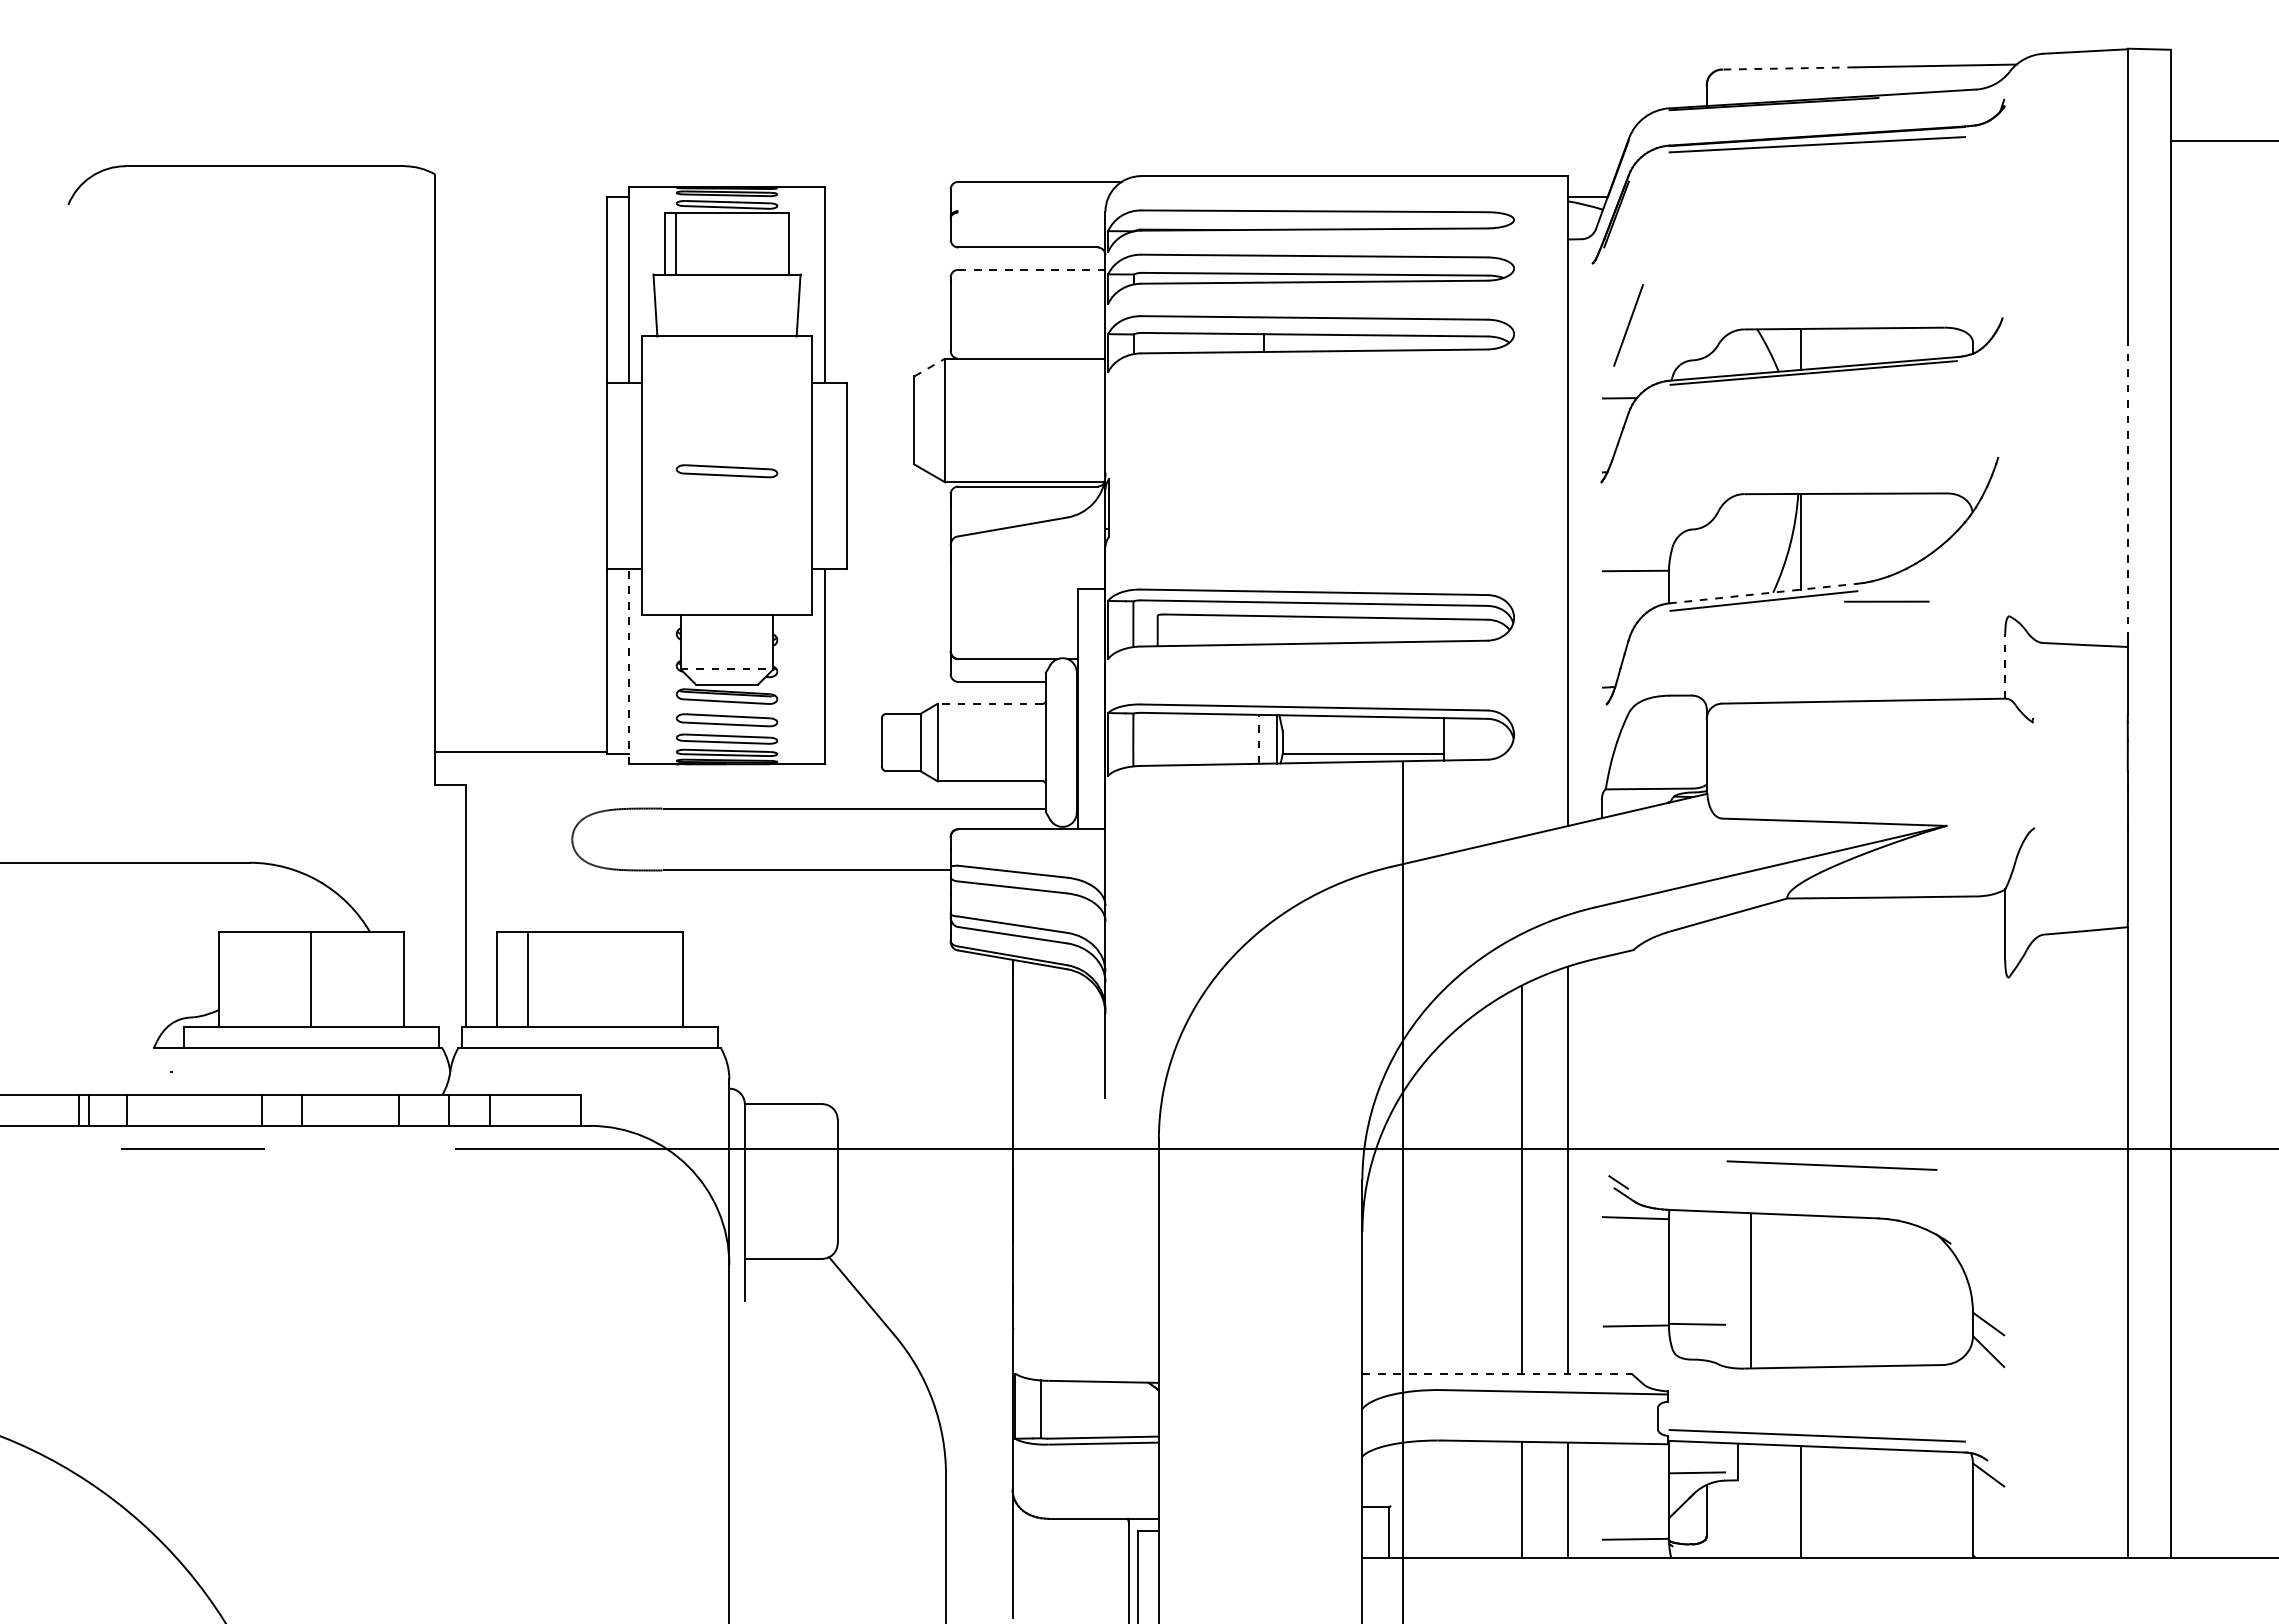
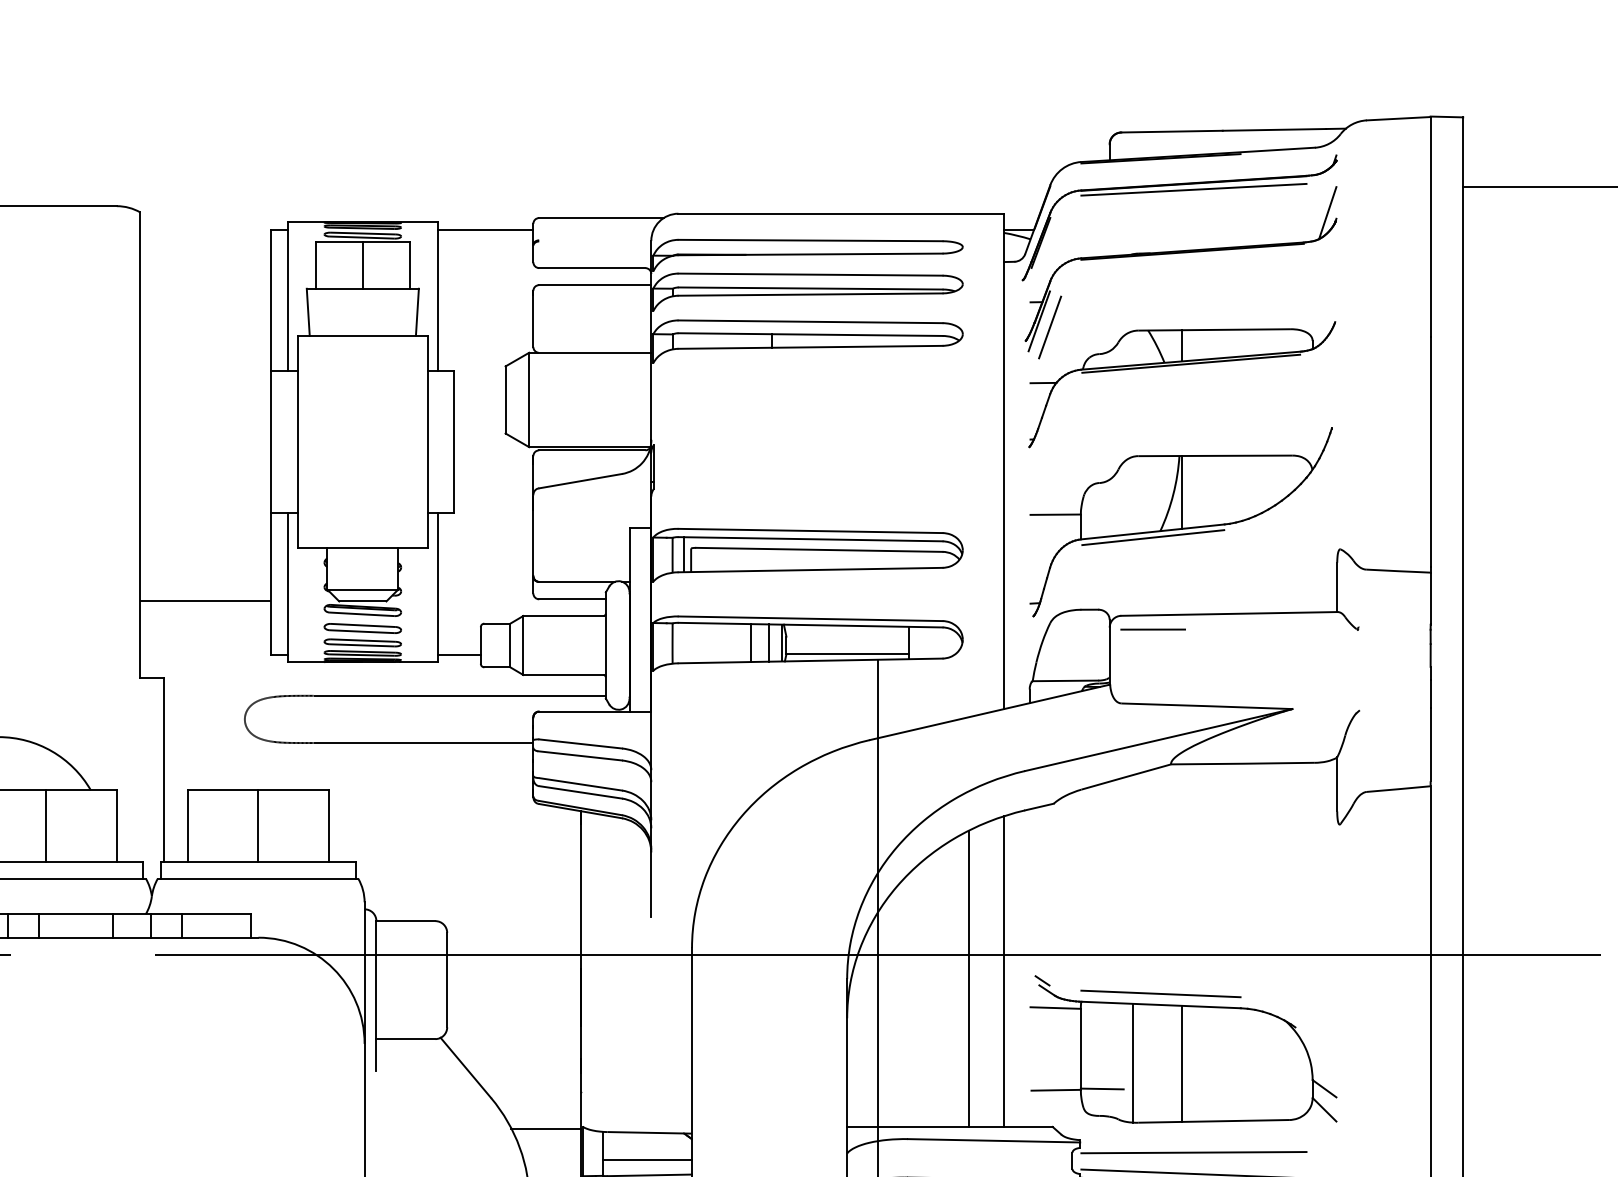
line: (1788, 68) -> (1171, 131), dashed -> solid
line: (887, 197) -> (485, 230), added
part: (1800, 228) -> (1181, 253), added
line: (676, 243) -> (363, 265), moved
line: (1031, 269) -> (594, 284), dashed -> solid
line: (929, 367) -> (517, 359), dashed -> solid
part: (726, 471) -> (362, 438), removed
line: (2127, 488) -> (1430, 451), dashed -> solid
line: (1763, 593) -> (1152, 531), dashed -> solid
line: (1886, 601) -> (1152, 629), moved
line: (1148, 623) -> (684, 554), added
line: (2005, 665) -> (1337, 586), dashed -> solid
line: (628, 666) -> (287, 587), dashed -> solid
line: (727, 669) -> (363, 589), dashed -> solid
line: (990, 703) -> (563, 615), dashed -> solid
line: (1259, 738) -> (768, 642), dashed -> solid
line: (1236, 739) -> (751, 643), added
line: (521, 751) -> (206, 601), moved
line: (853, 754) -> (459, 654), added
line: (528, 979) -> (258, 826), moved
line: (1831, 1165) -> (1160, 993), moved
line: (1737, 1290) -> (1133, 1063), added
line: (1751, 1291) -> (1181, 1063), moved
line: (1497, 1374) -> (950, 1127), dashed -> solid
line: (966, 1376) -> (545, 1128), added
line: (1816, 1407) -> (1193, 1152), added
line: (1099, 1417) -> (646, 1160), added

